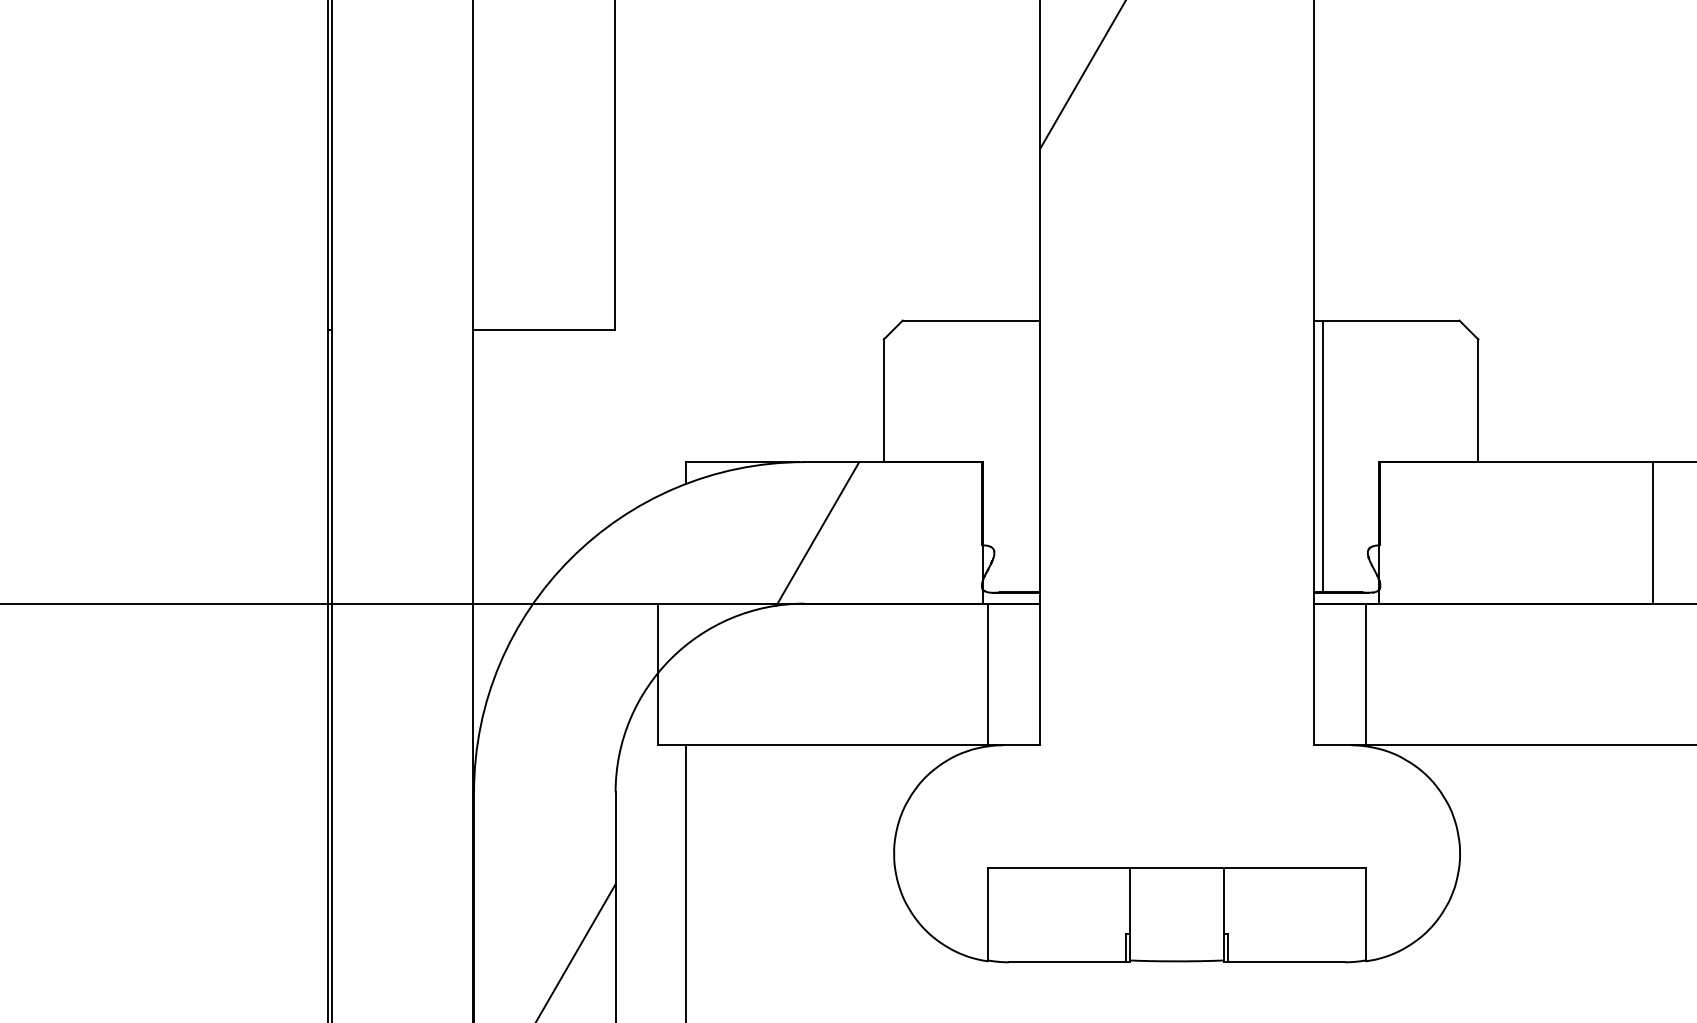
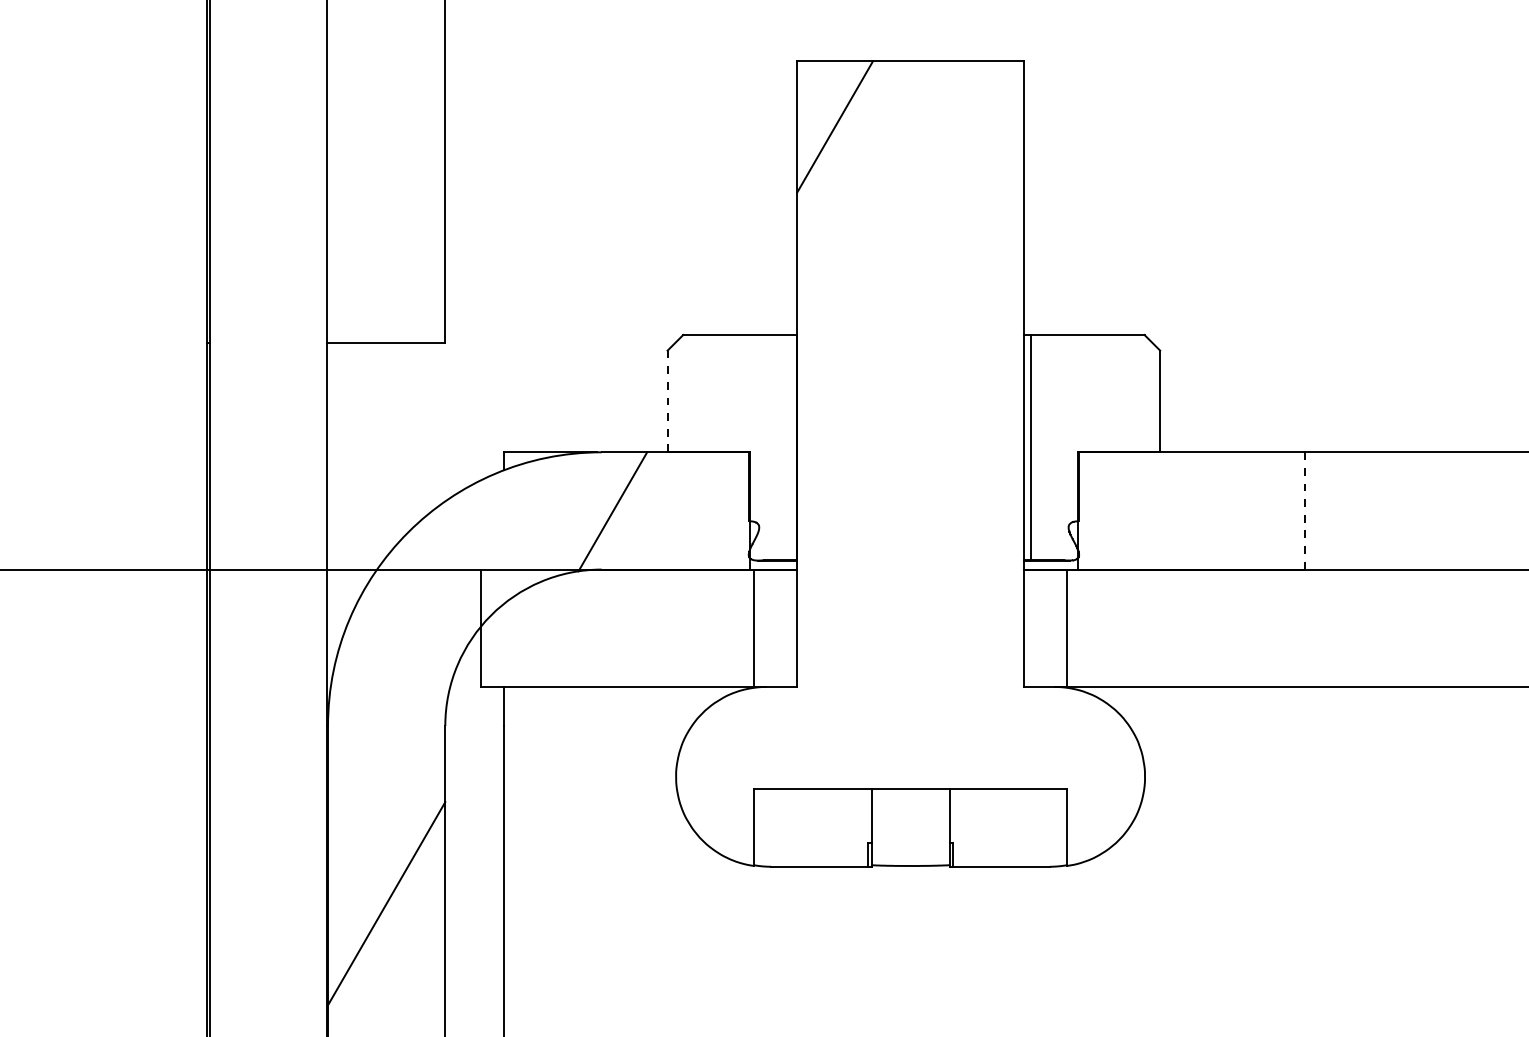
line: (883, 400) -> (667, 401), solid -> dashed
line: (1652, 532) -> (1304, 510), solid -> dashed

